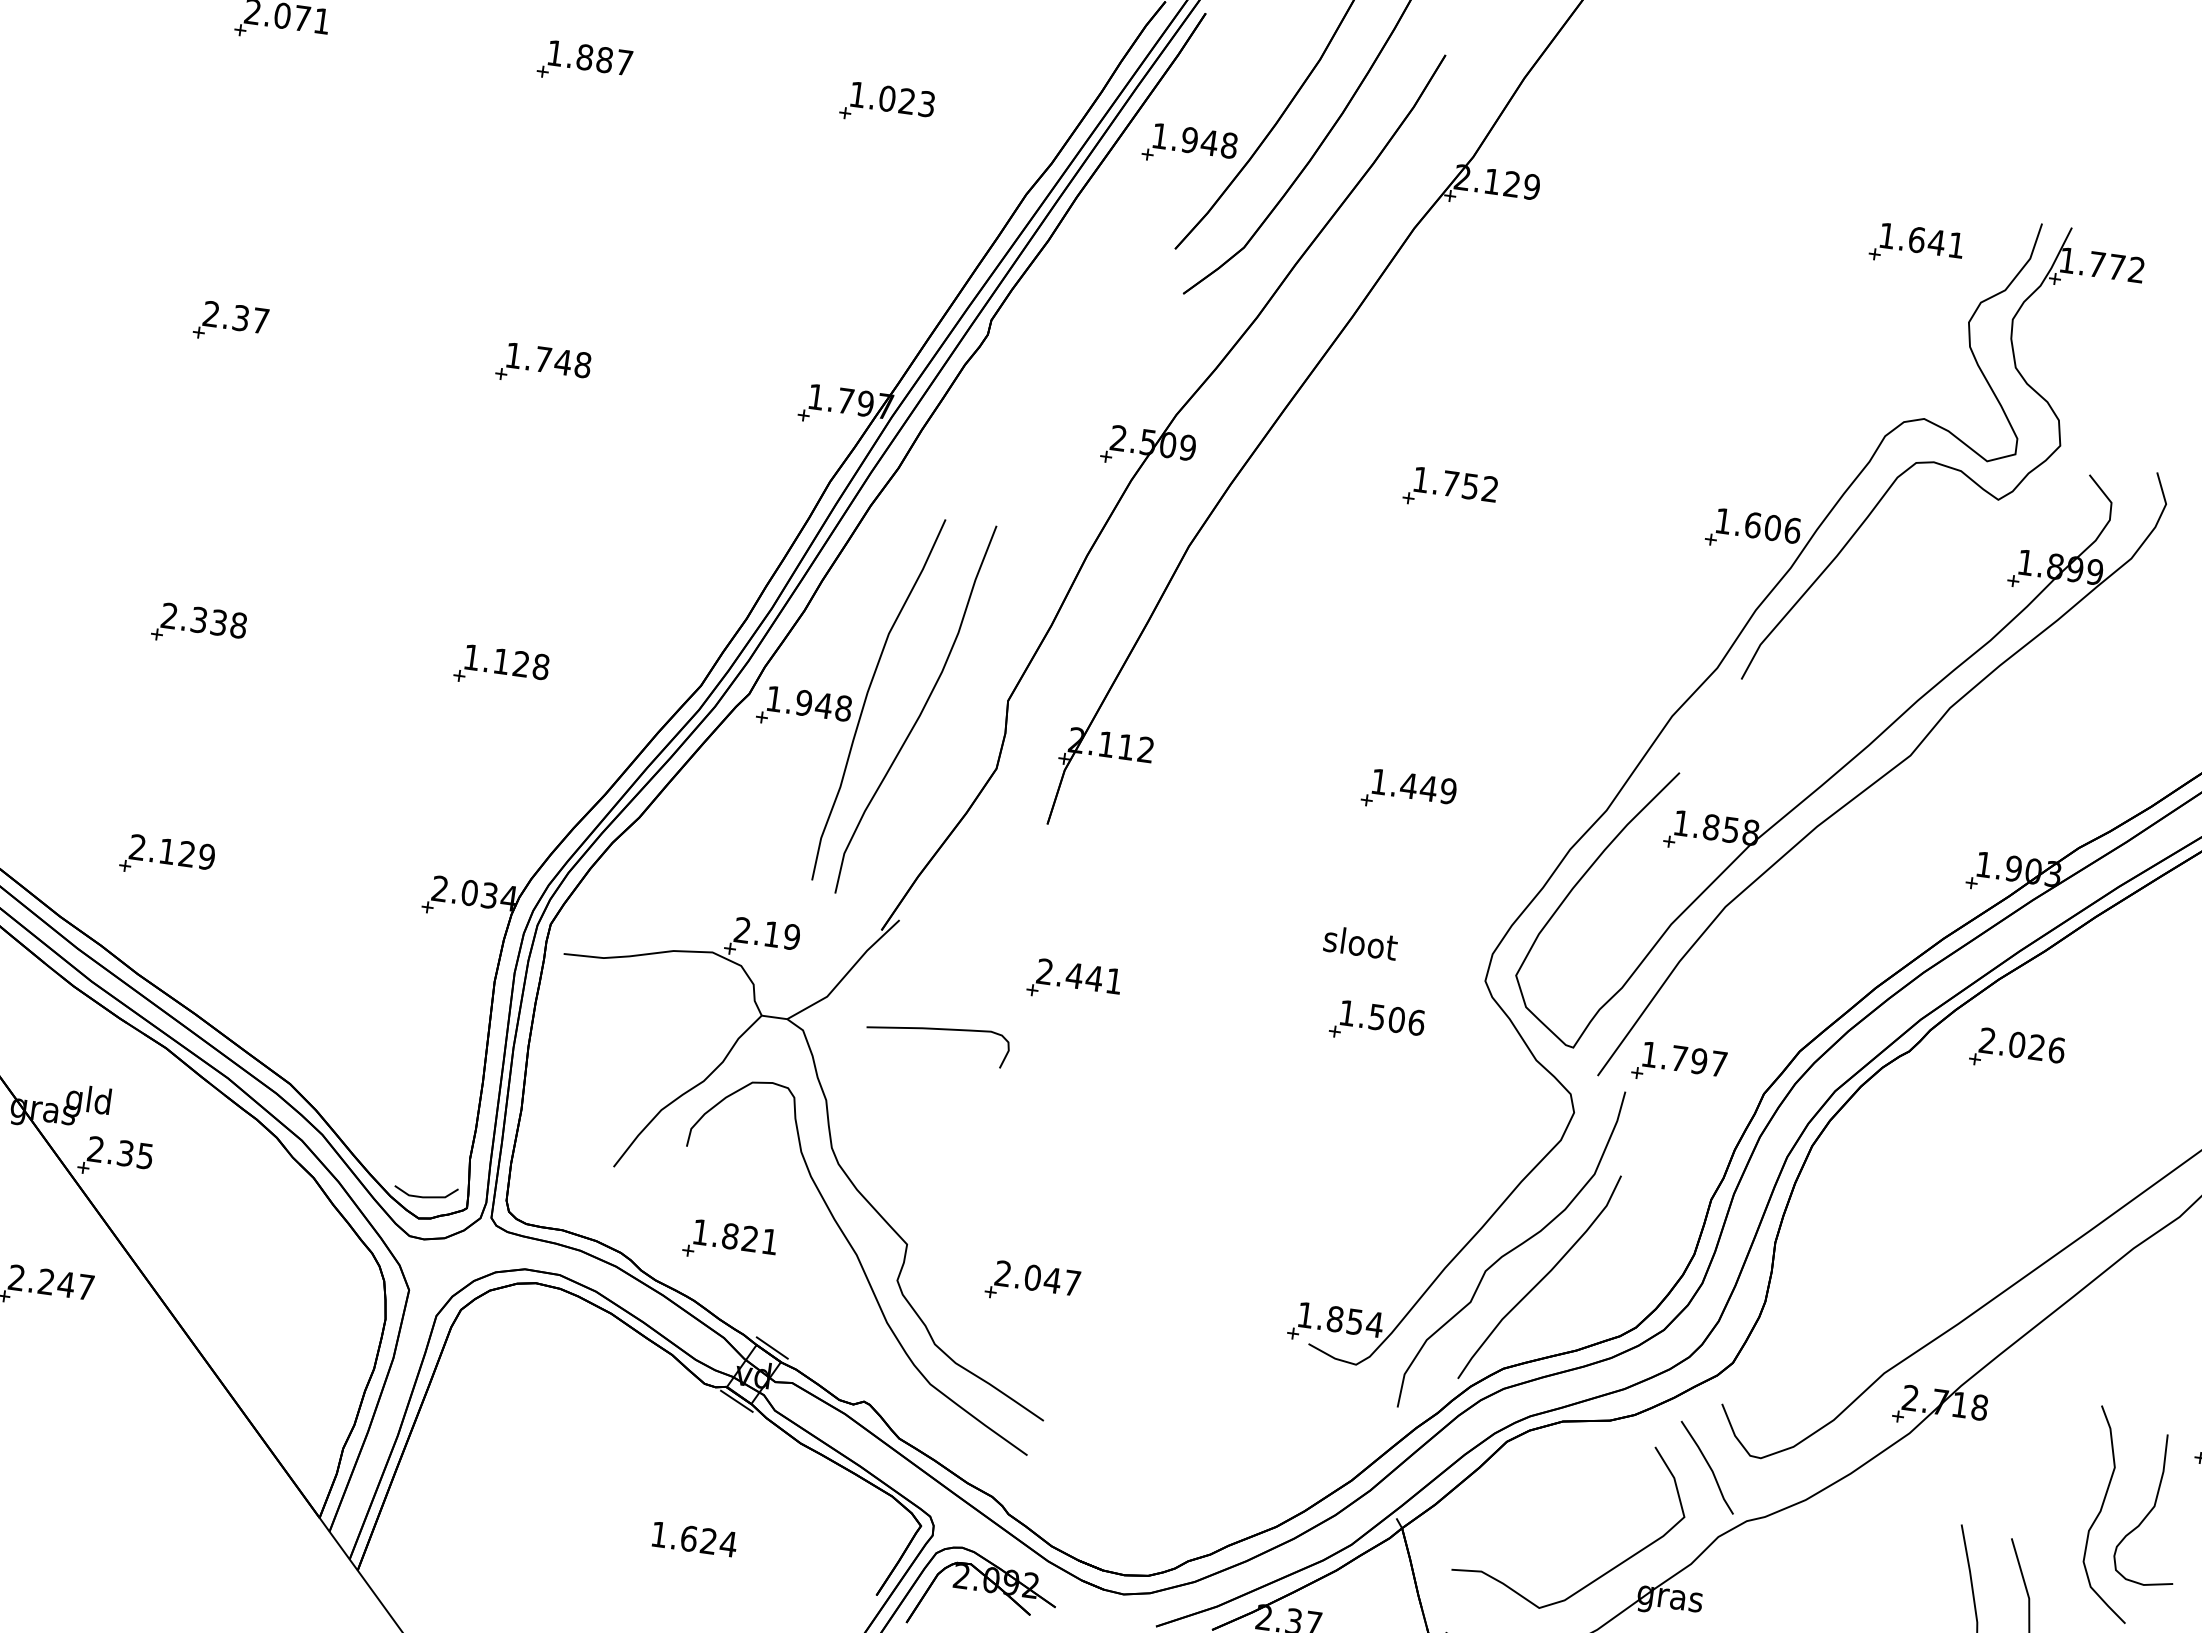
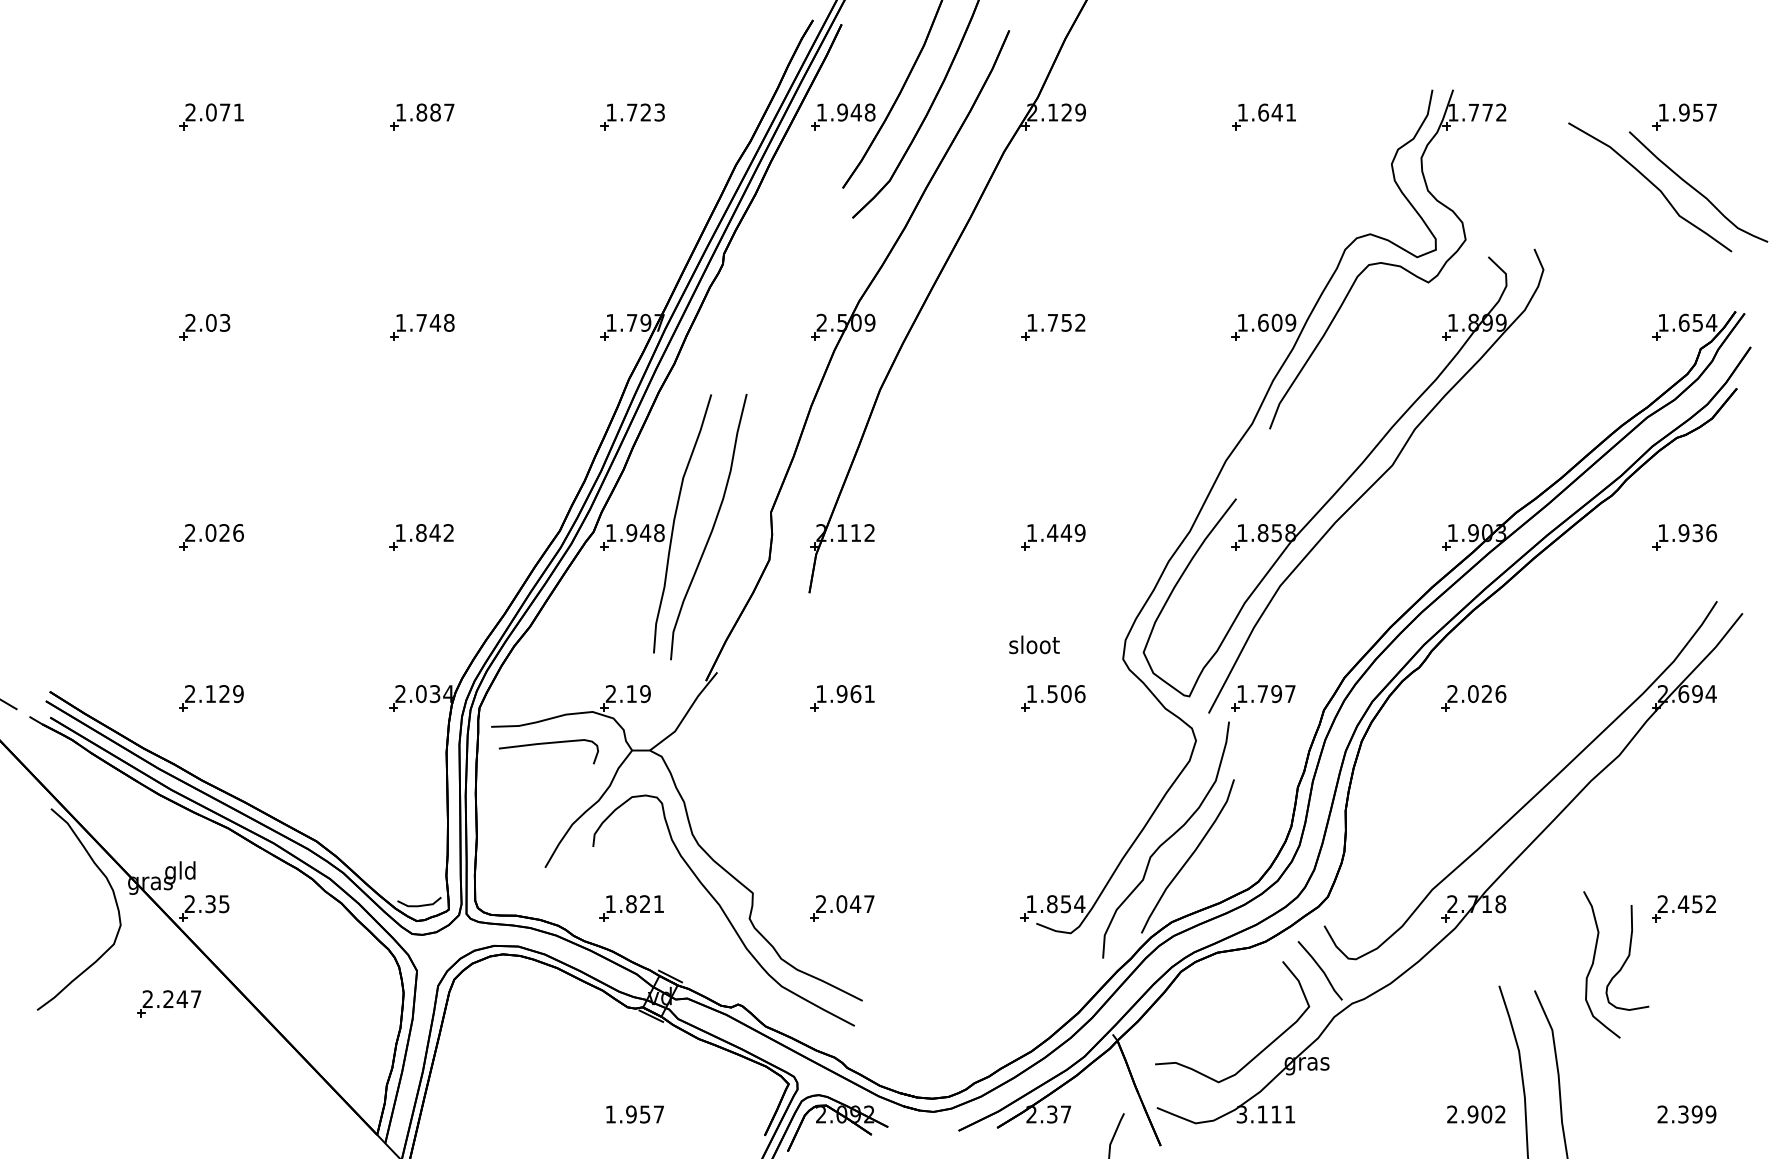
text: (886, 98) -> (631, 112), 1.023 -> 1.723
part: (1916, 245) -> (1263, 116), moved
text: (251, 319) -> (218, 322), 2.37 -> 2.03
text: (1792, 530) -> (1290, 322), 1.606 -> 1.609
text: (218, 622) -> (224, 532), 2.338 -> 2.026
text: (521, 663) -> (435, 532), 1.128 -> 1.842
text: (1069, 975) -> (838, 694), 2.441 -> 1.961
curve: (937, 1030) -> (547, 744), moved
part: (2016, 1051) -> (1473, 698), moved
text: (709, 1541) -> (645, 1114), 1.624 -> 1.957

